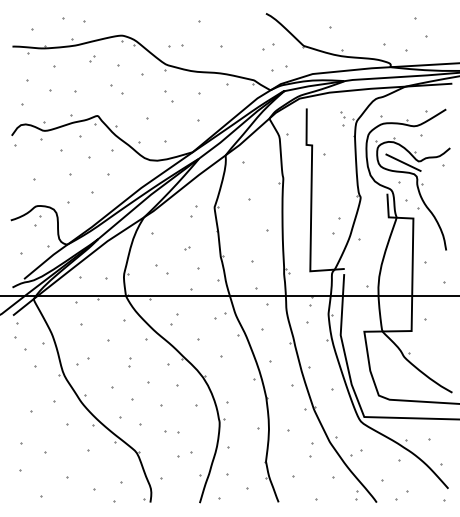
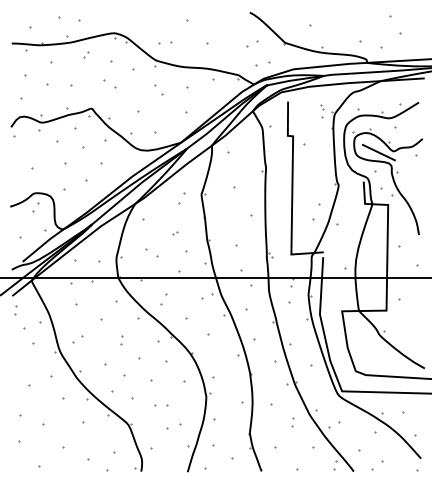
part: (16, 330) -> (15, 310), size x0.62
part: (311, 450) -> (292, 422), size x0.62

